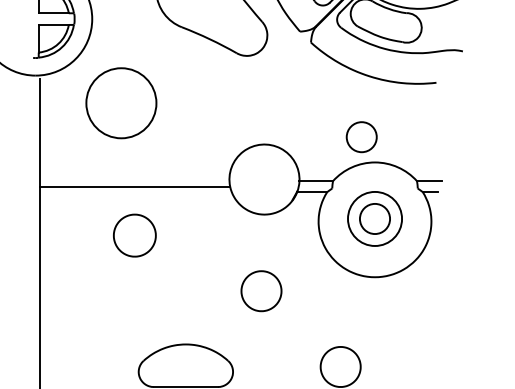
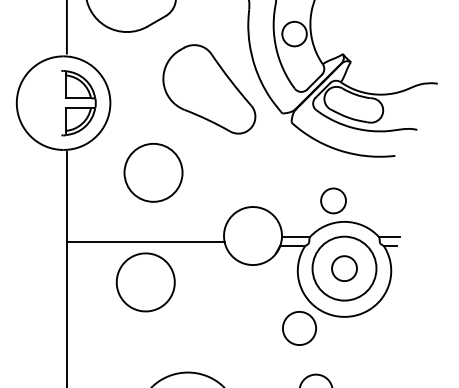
circle: (121, 102) -> (153, 172), moved
circle: (374, 218) -> (344, 268), size x1.43
part: (134, 235) -> (145, 282), size x1.67
part: (261, 291) -> (299, 328), moved

